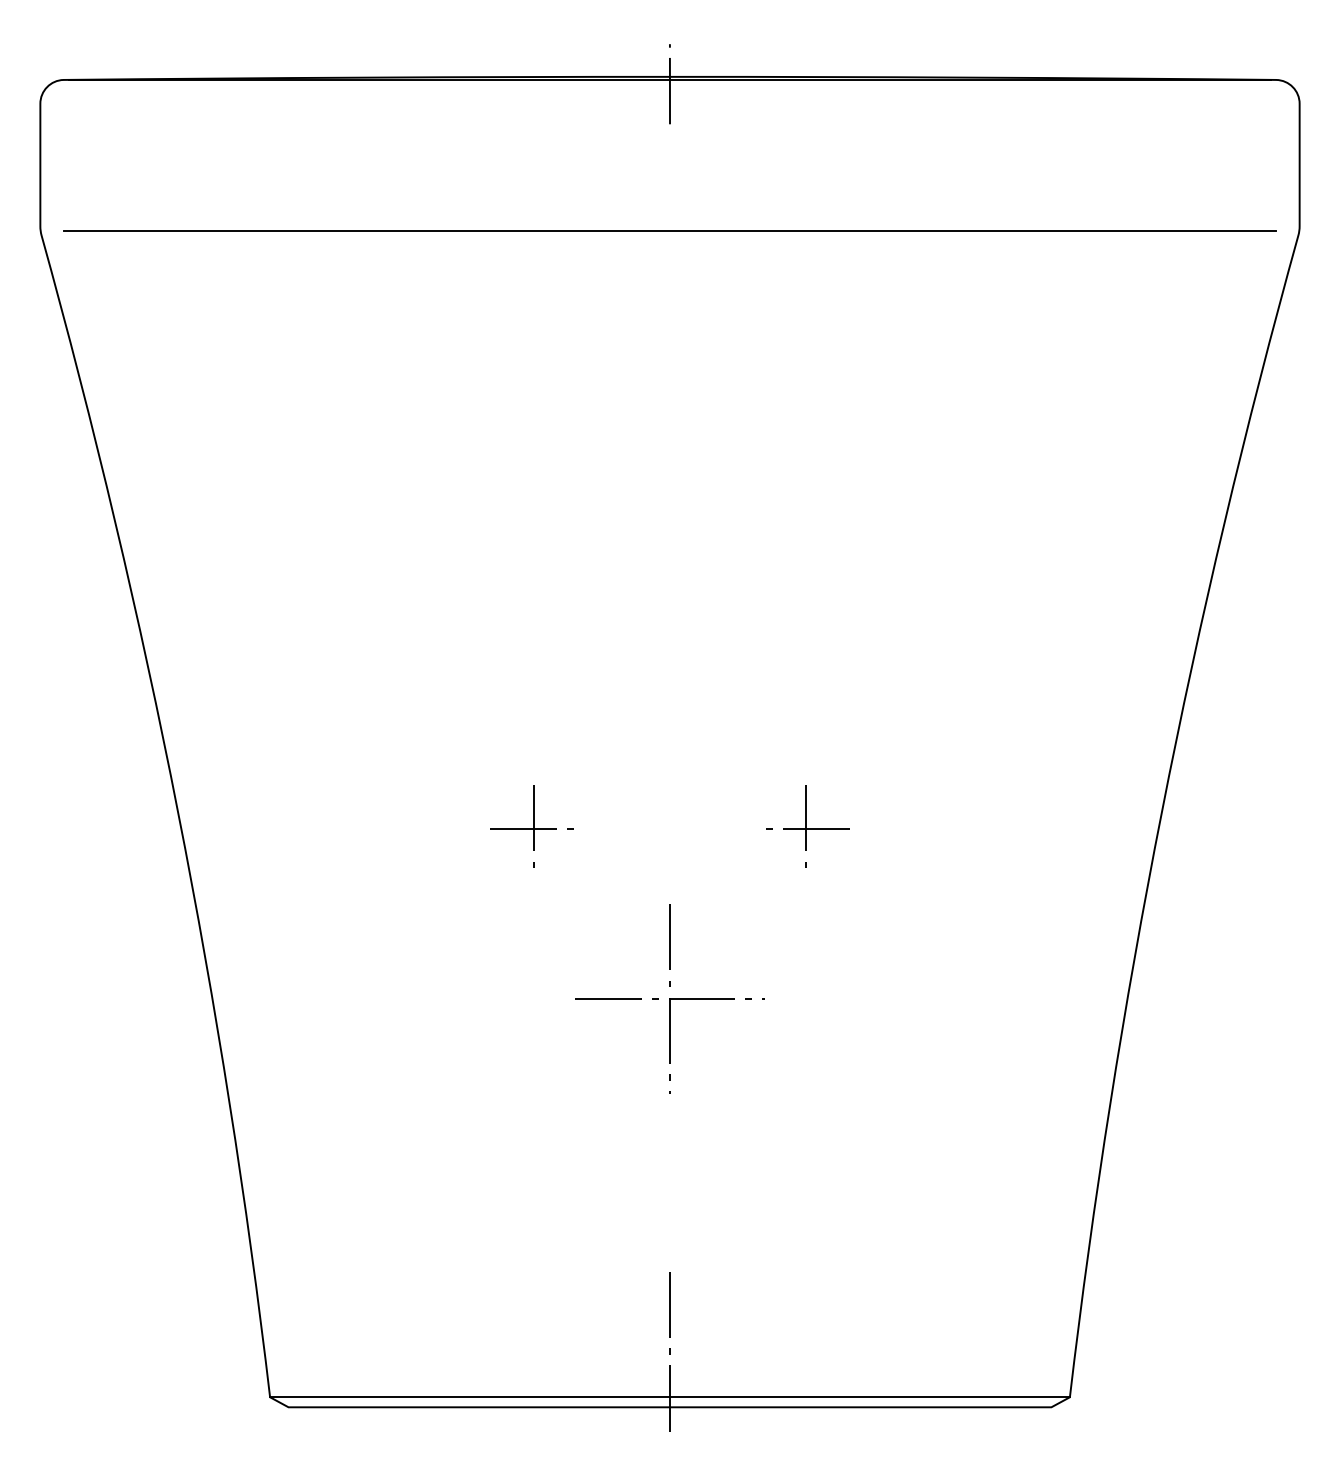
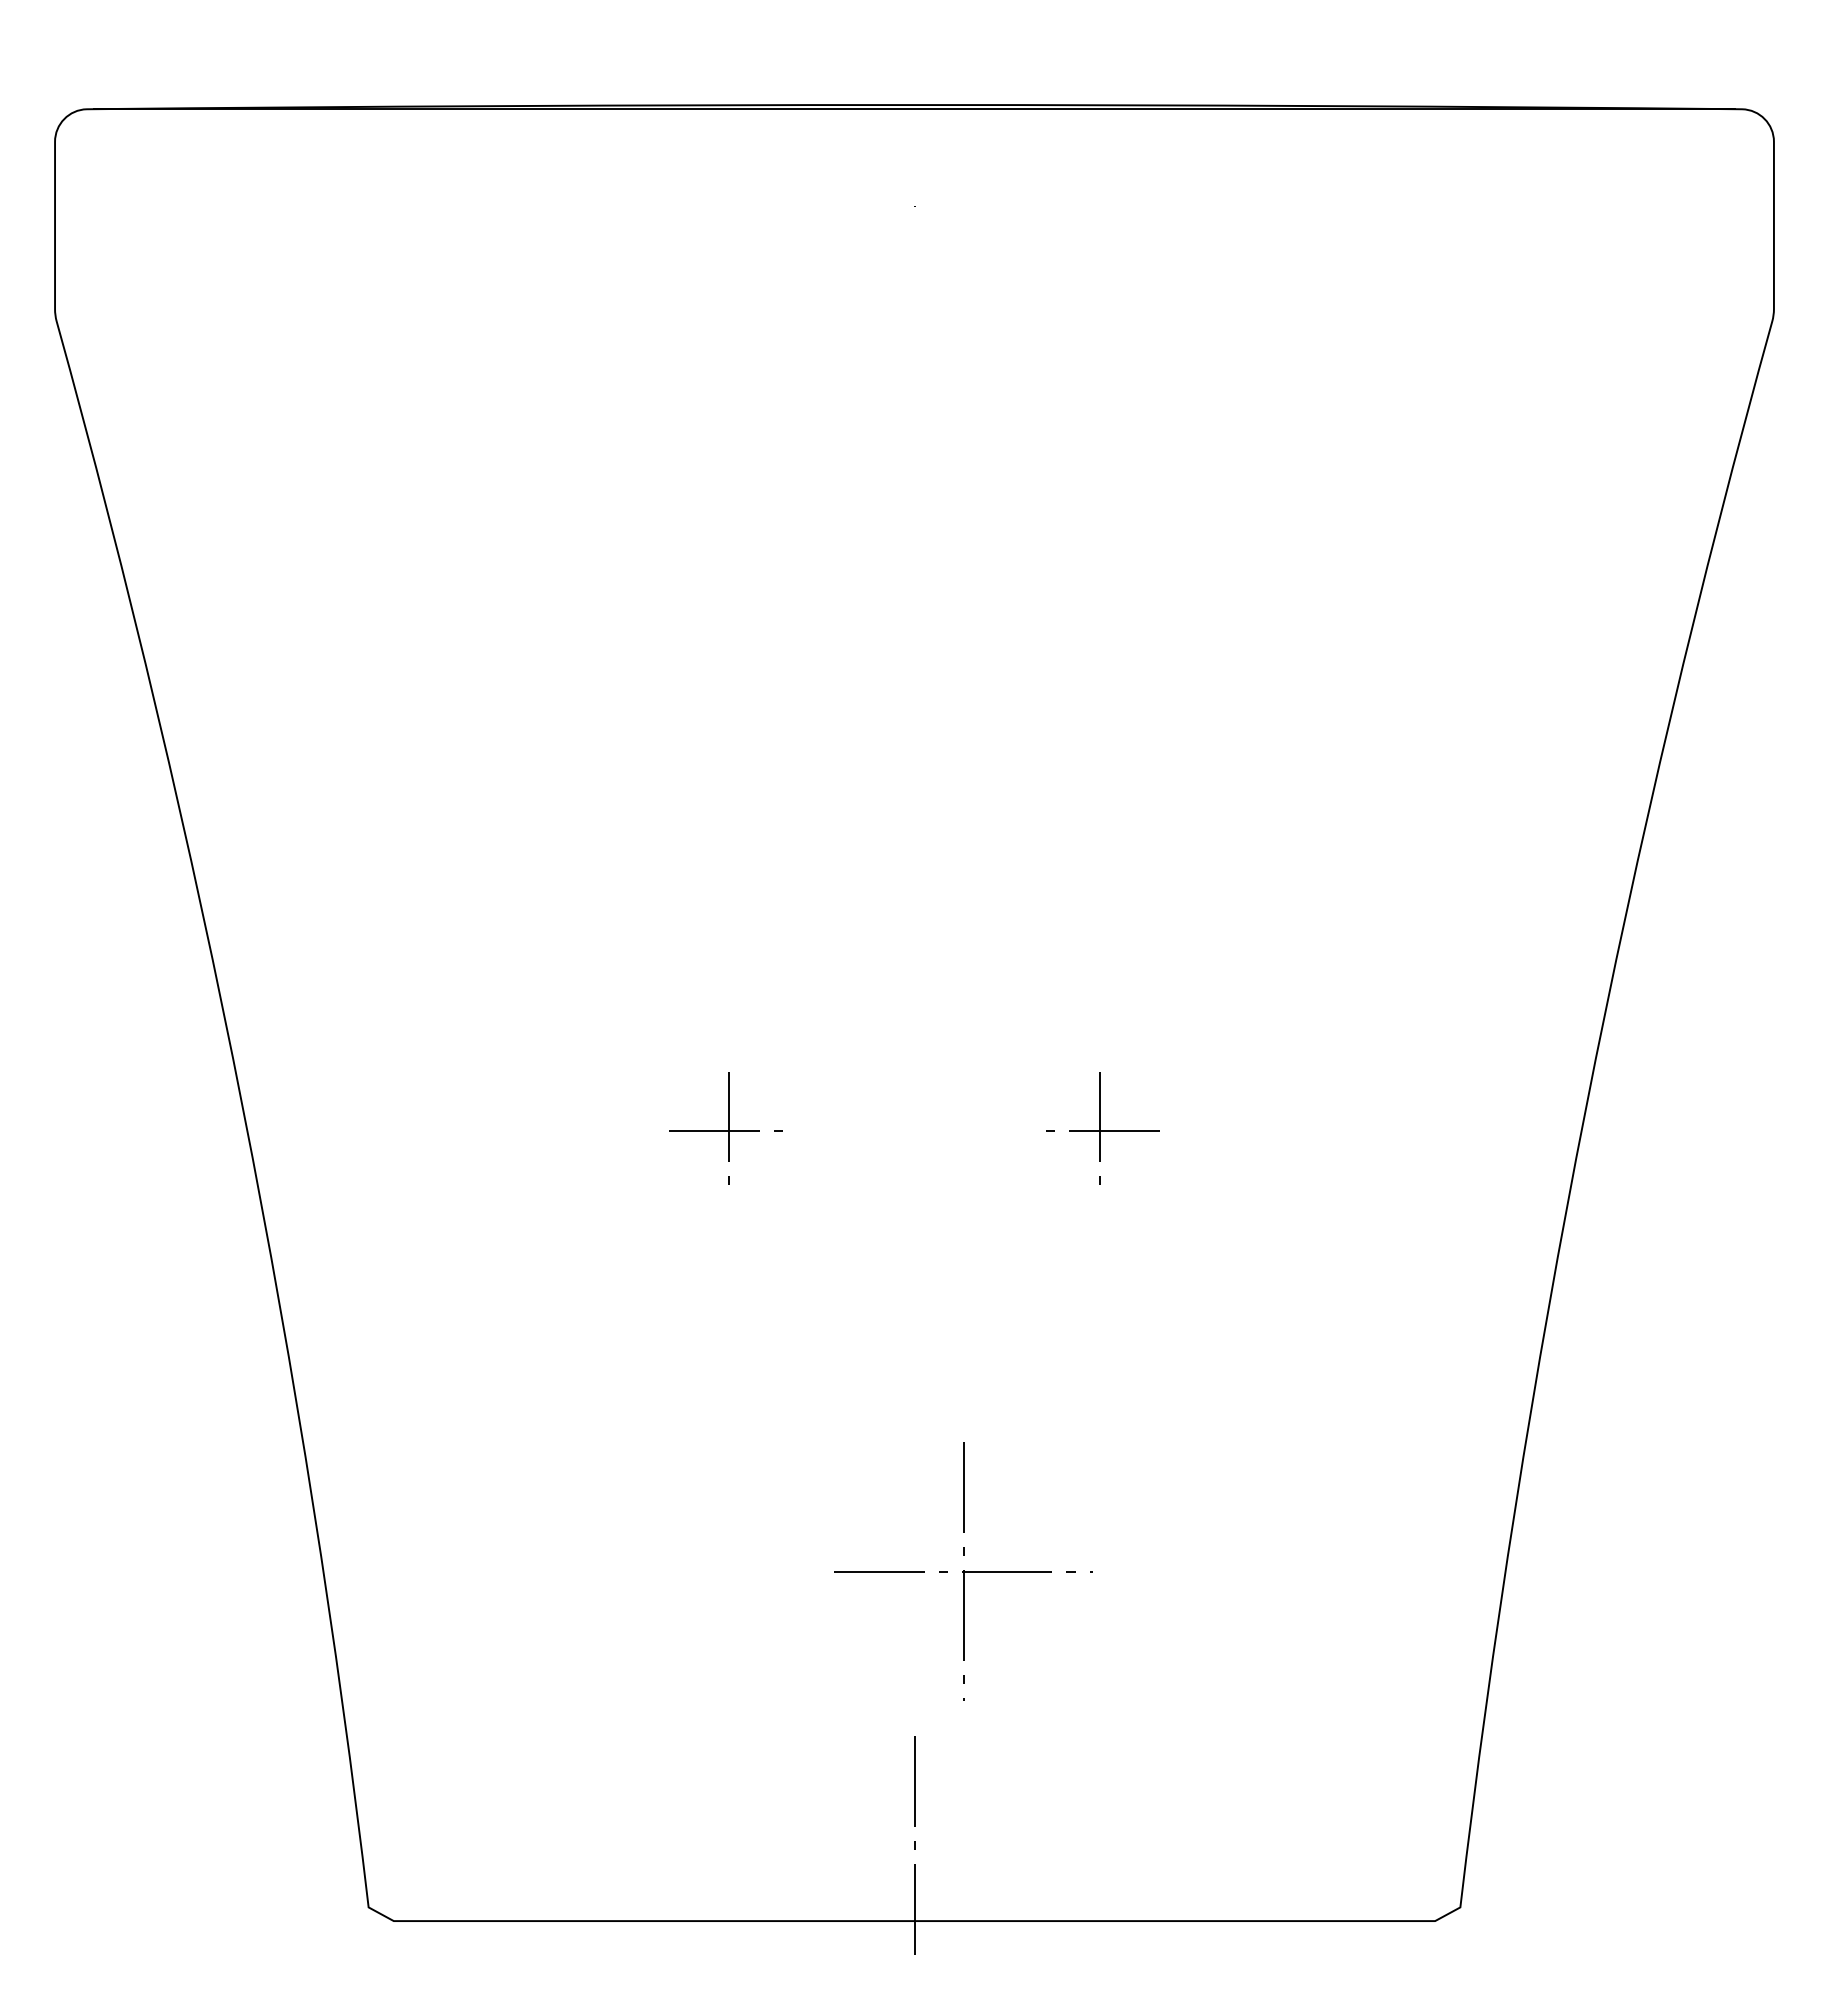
line: (670, 83) -> (914, 114), removed
line: (670, 231) -> (914, 315), removed
part: (670, 998) -> (963, 1571), moved
line: (670, 1397) -> (914, 1907), removed

